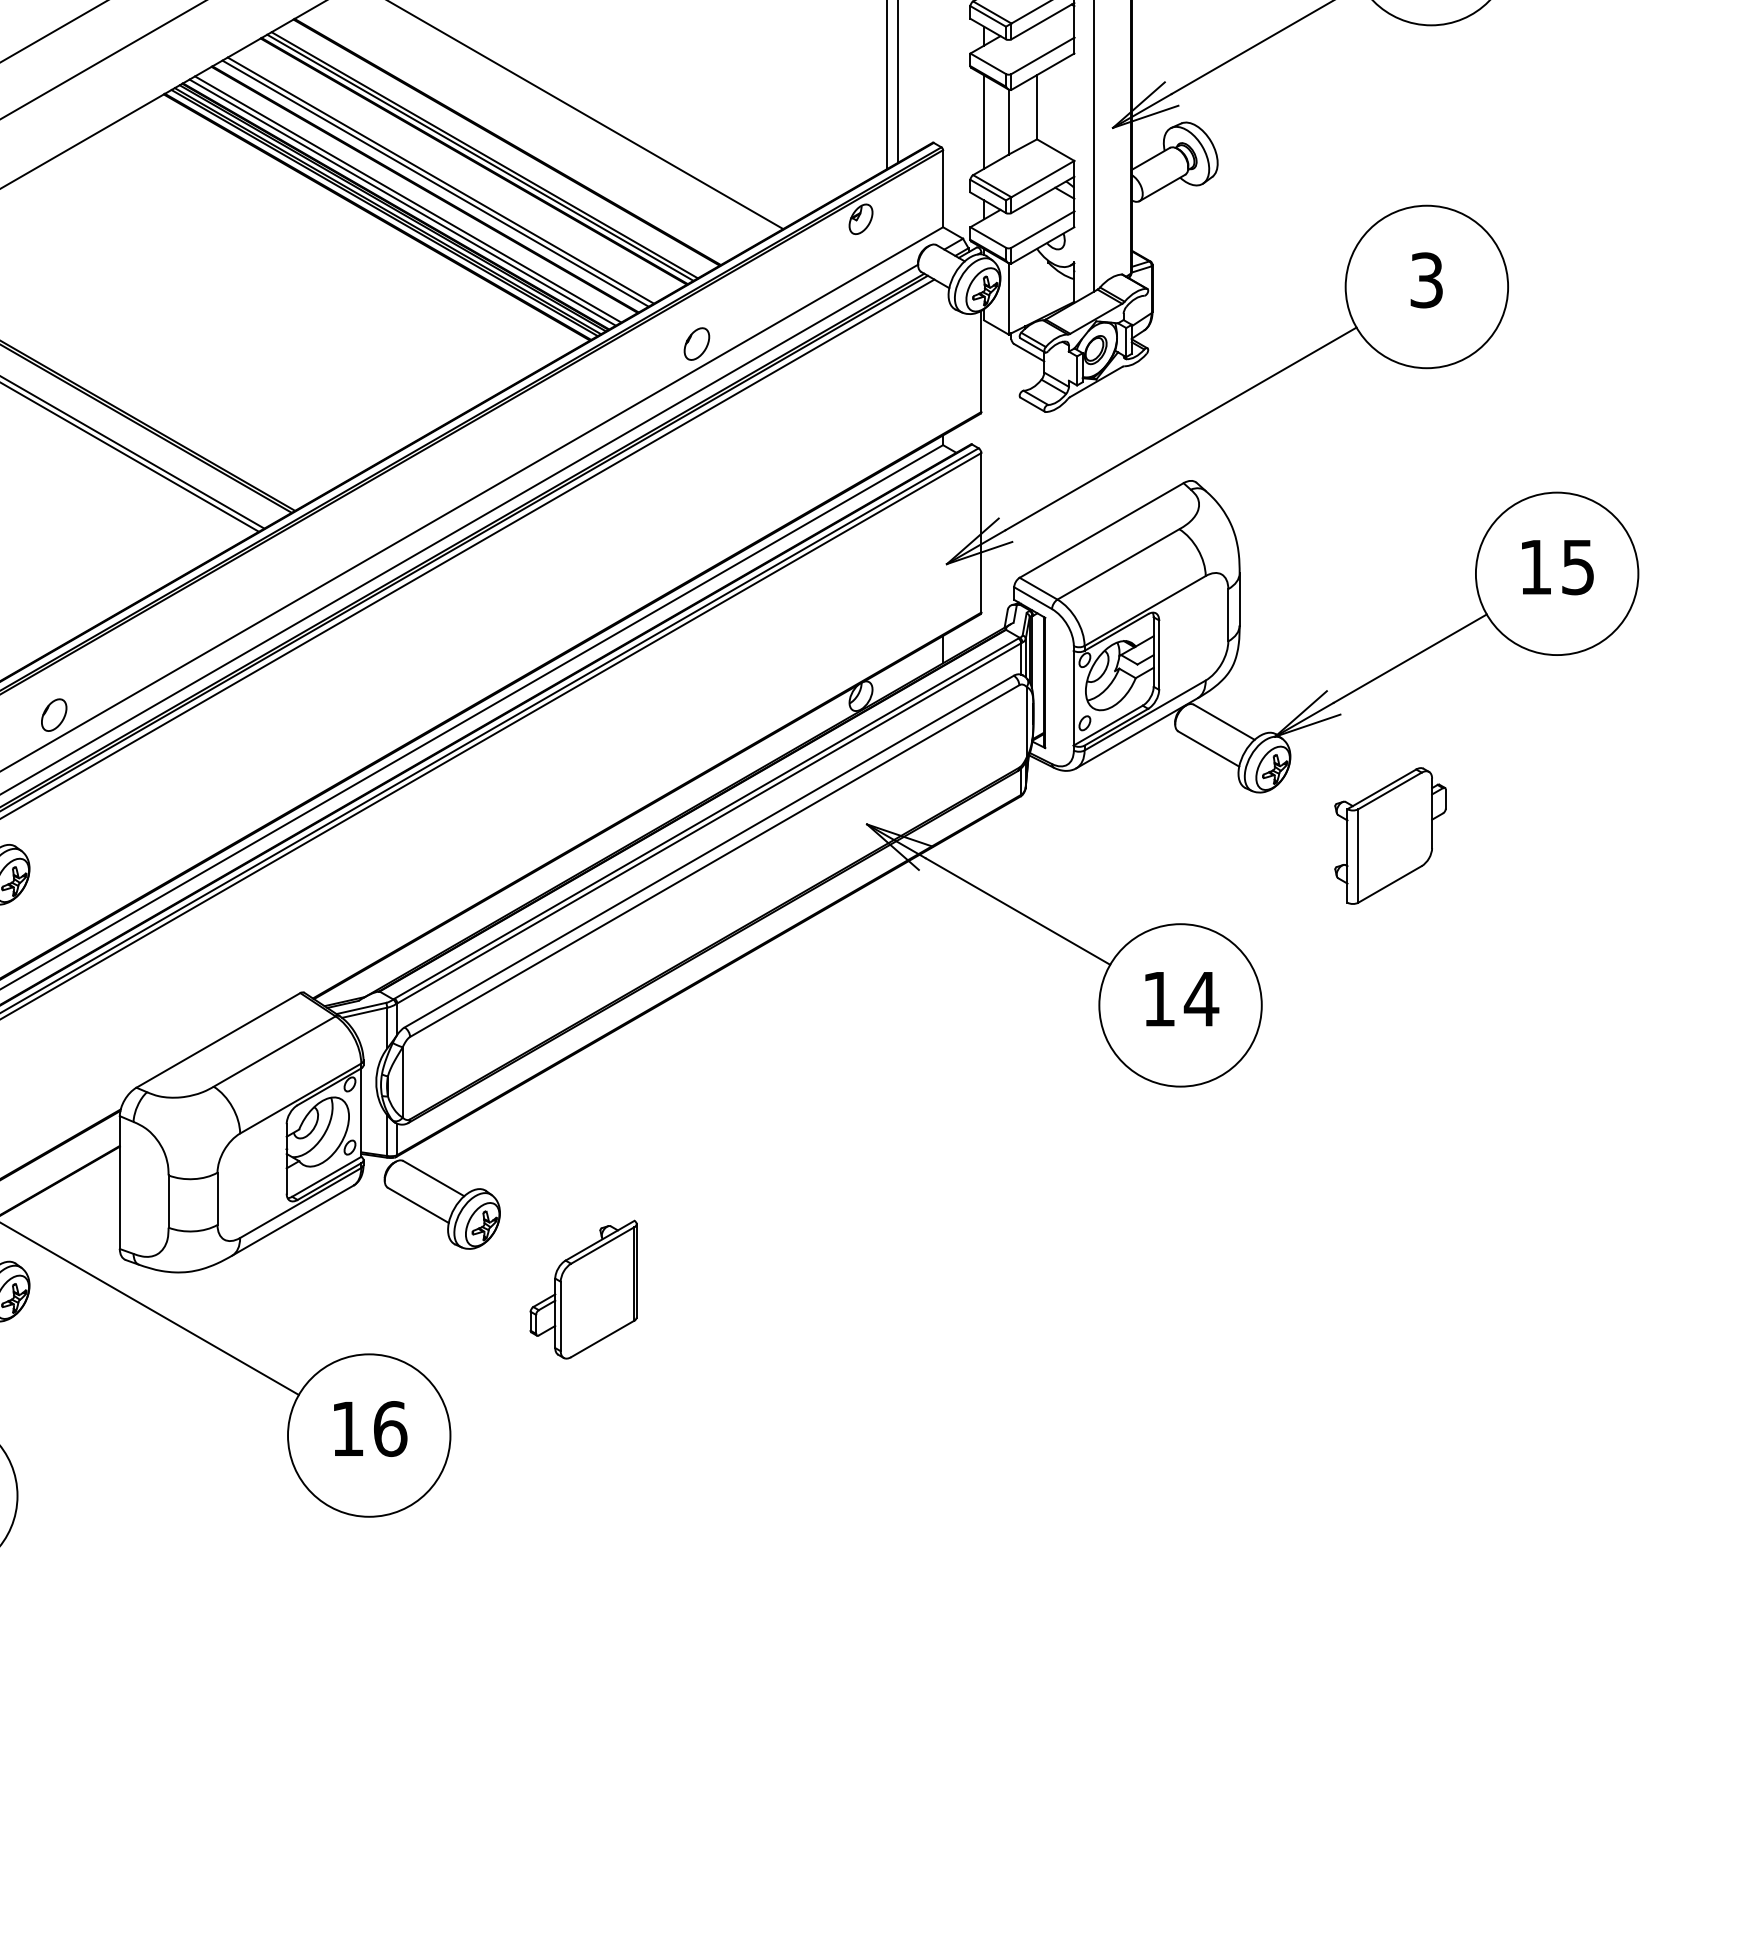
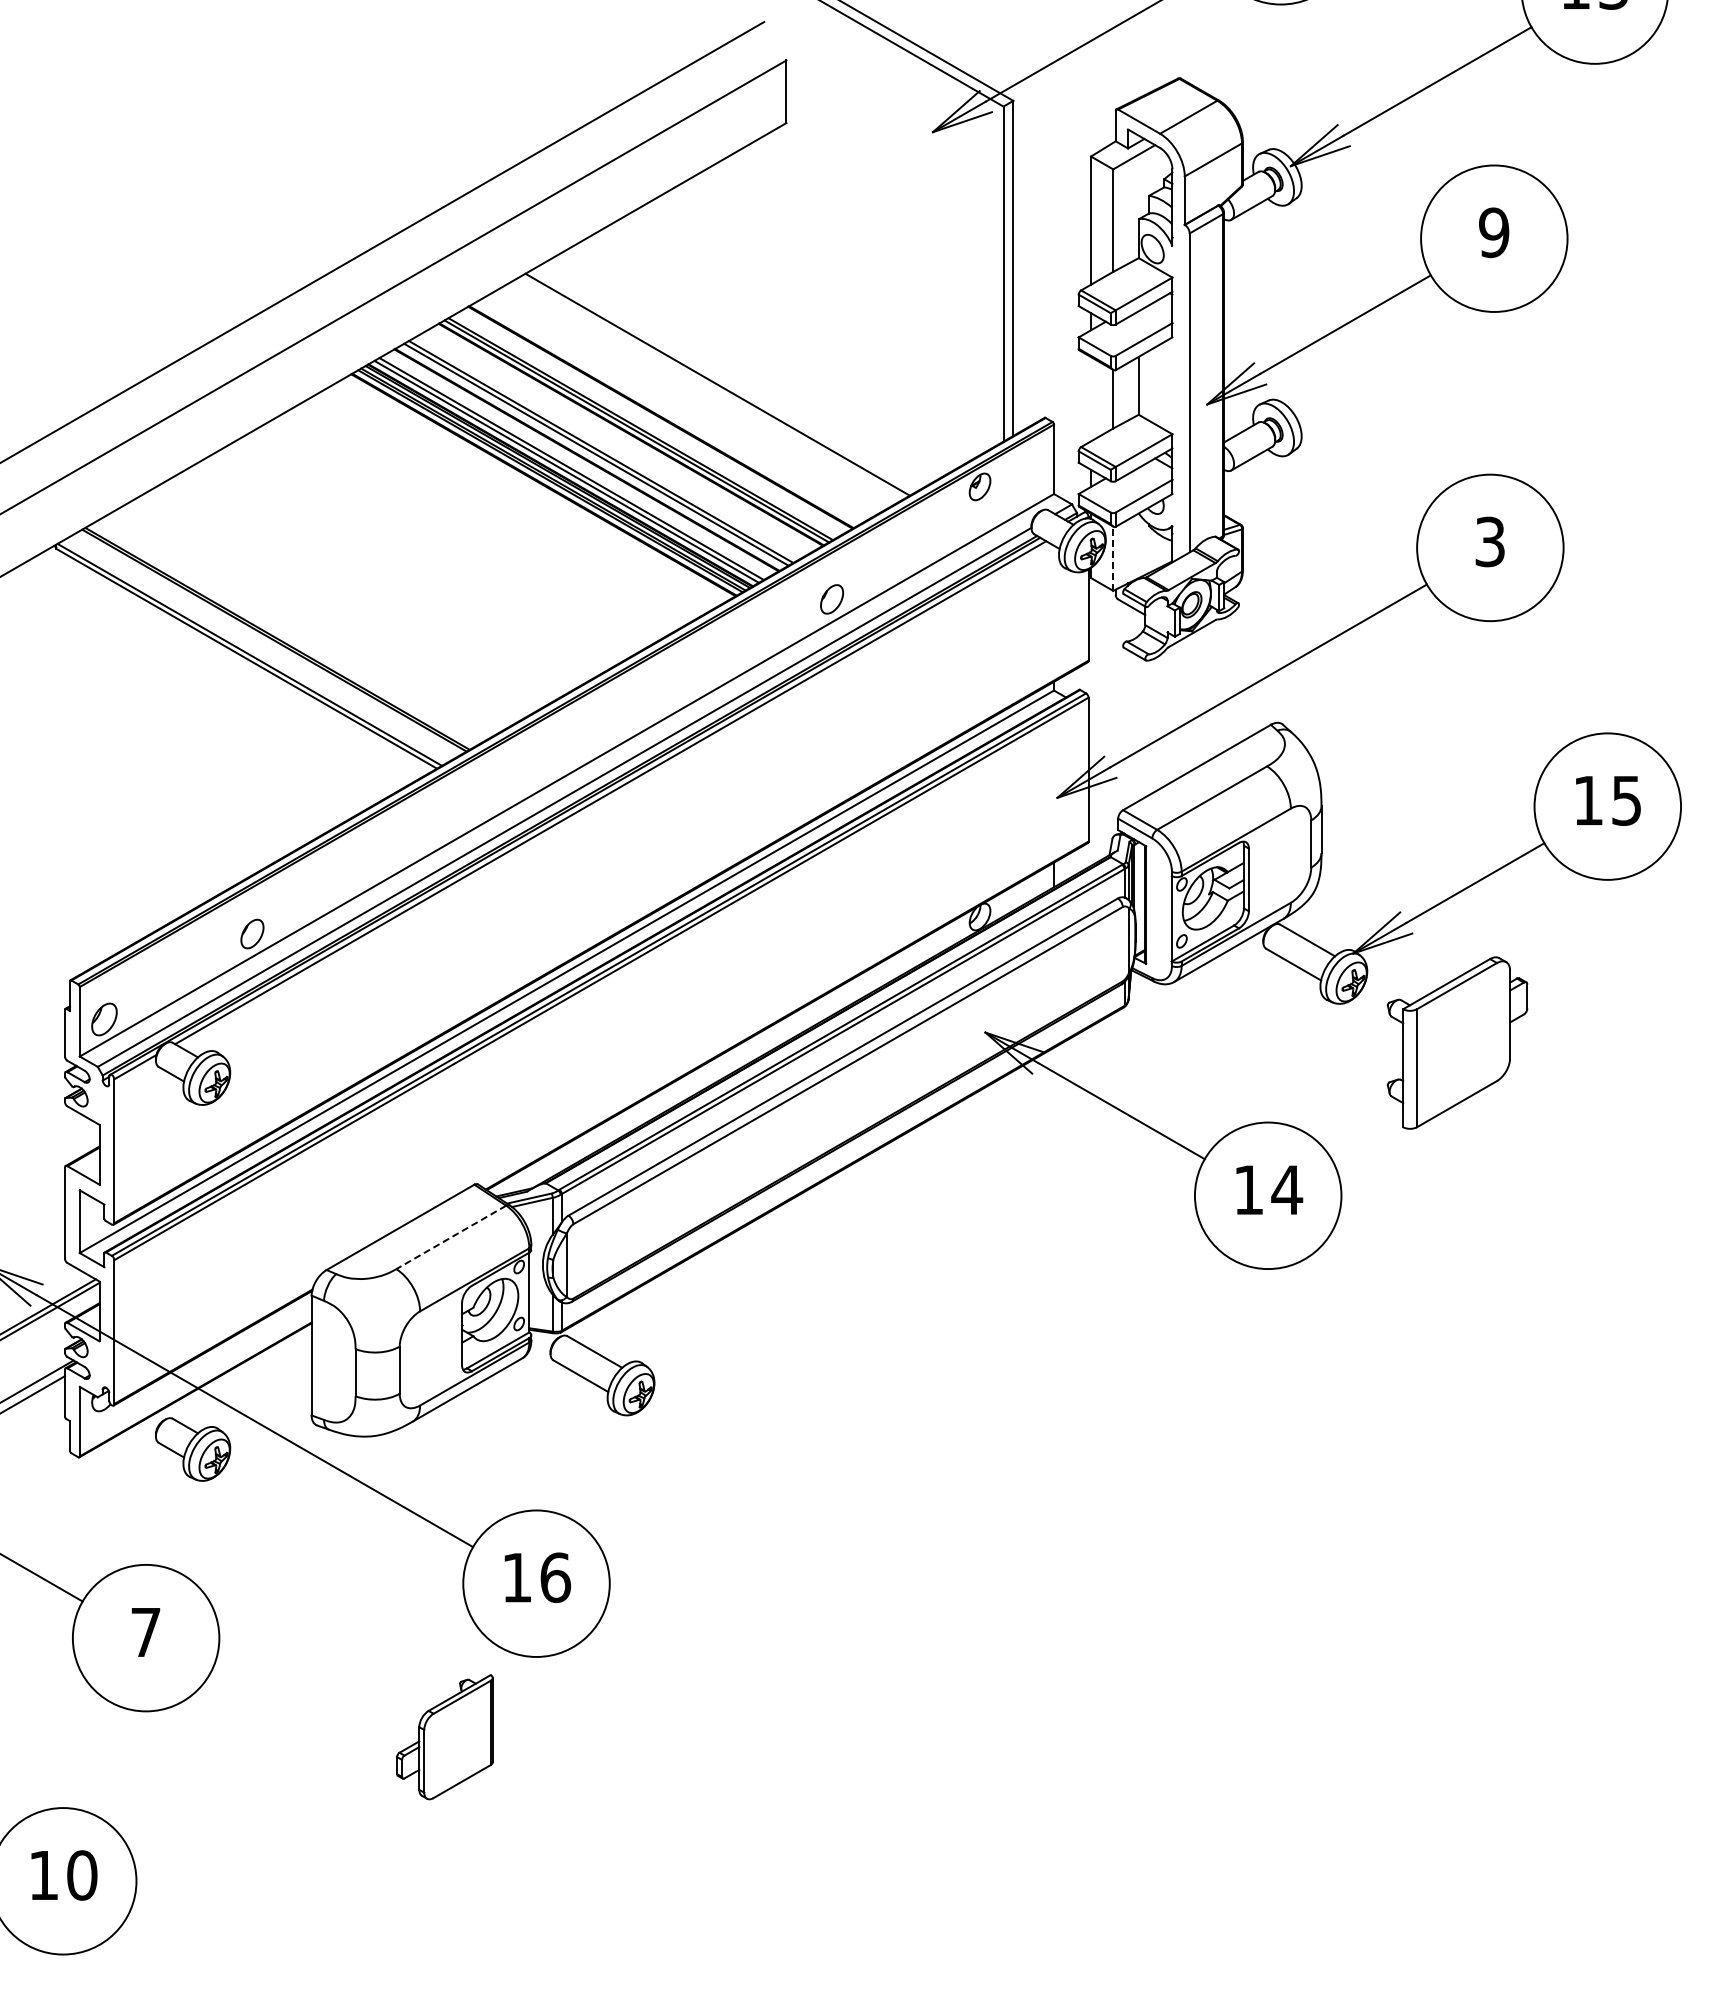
line: (984, 122) -> (1091, 399), removed
line: (1009, 298) -> (1113, 558), solid -> dashed
part: (1390, 835) -> (1457, 1042), size x1.4
line: (273, 1051) -> (450, 1237), solid -> dashed
part: (583, 1290) -> (444, 1737), moved

